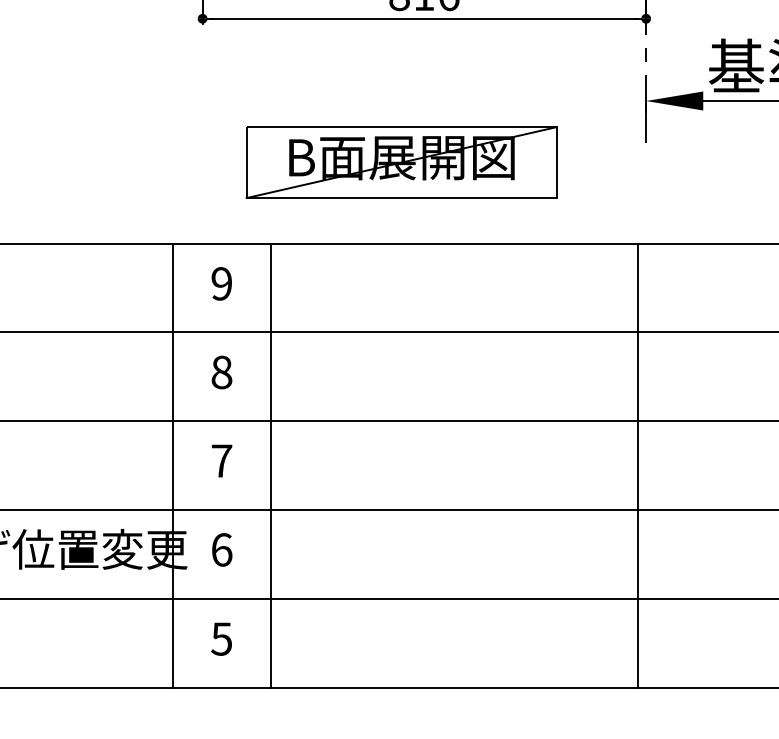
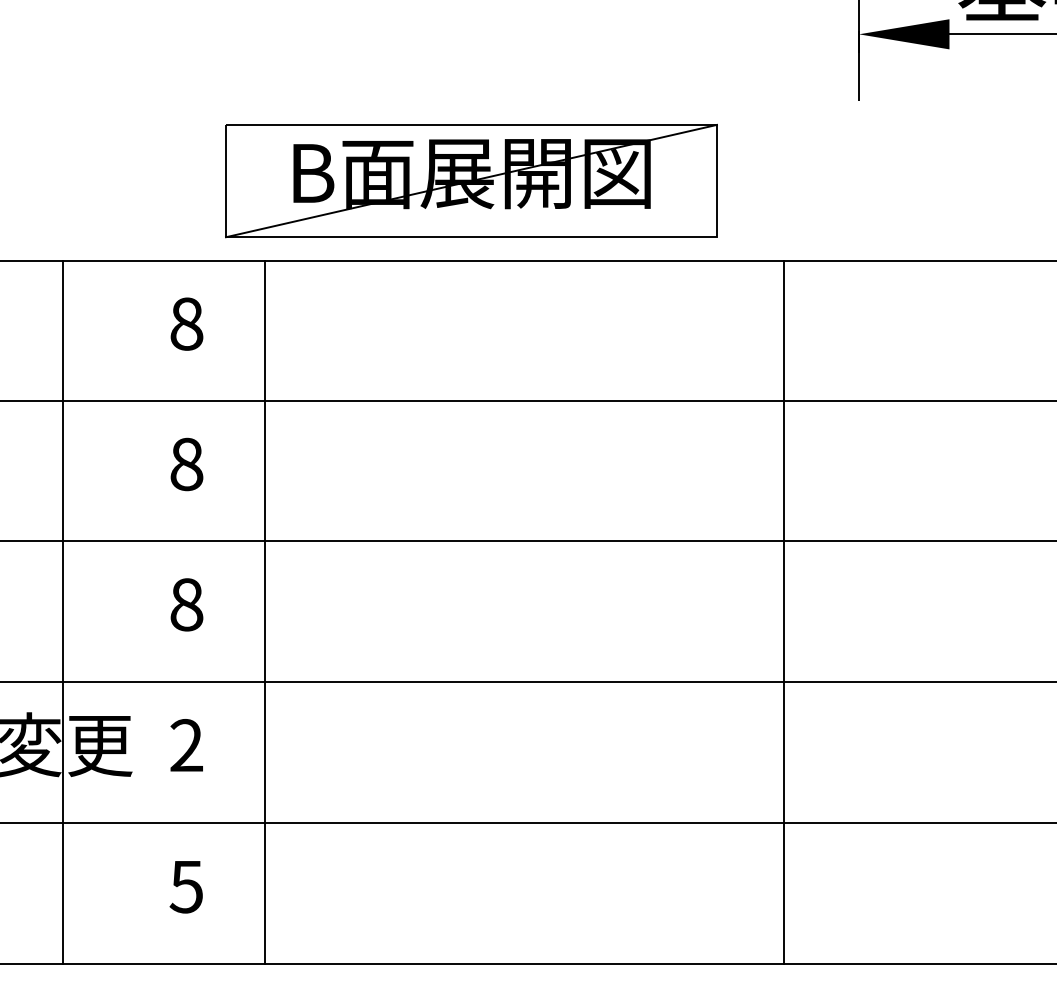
part: (401, 162) -> (471, 180), moved
text: (221, 283) -> (186, 323), 9 -> 8
text: (221, 460) -> (186, 603), 7 -> 8
line: (172, 465) -> (62, 611), moved
line: (637, 465) -> (783, 611), moved
text: (221, 549) -> (186, 744), 6 -> 2

